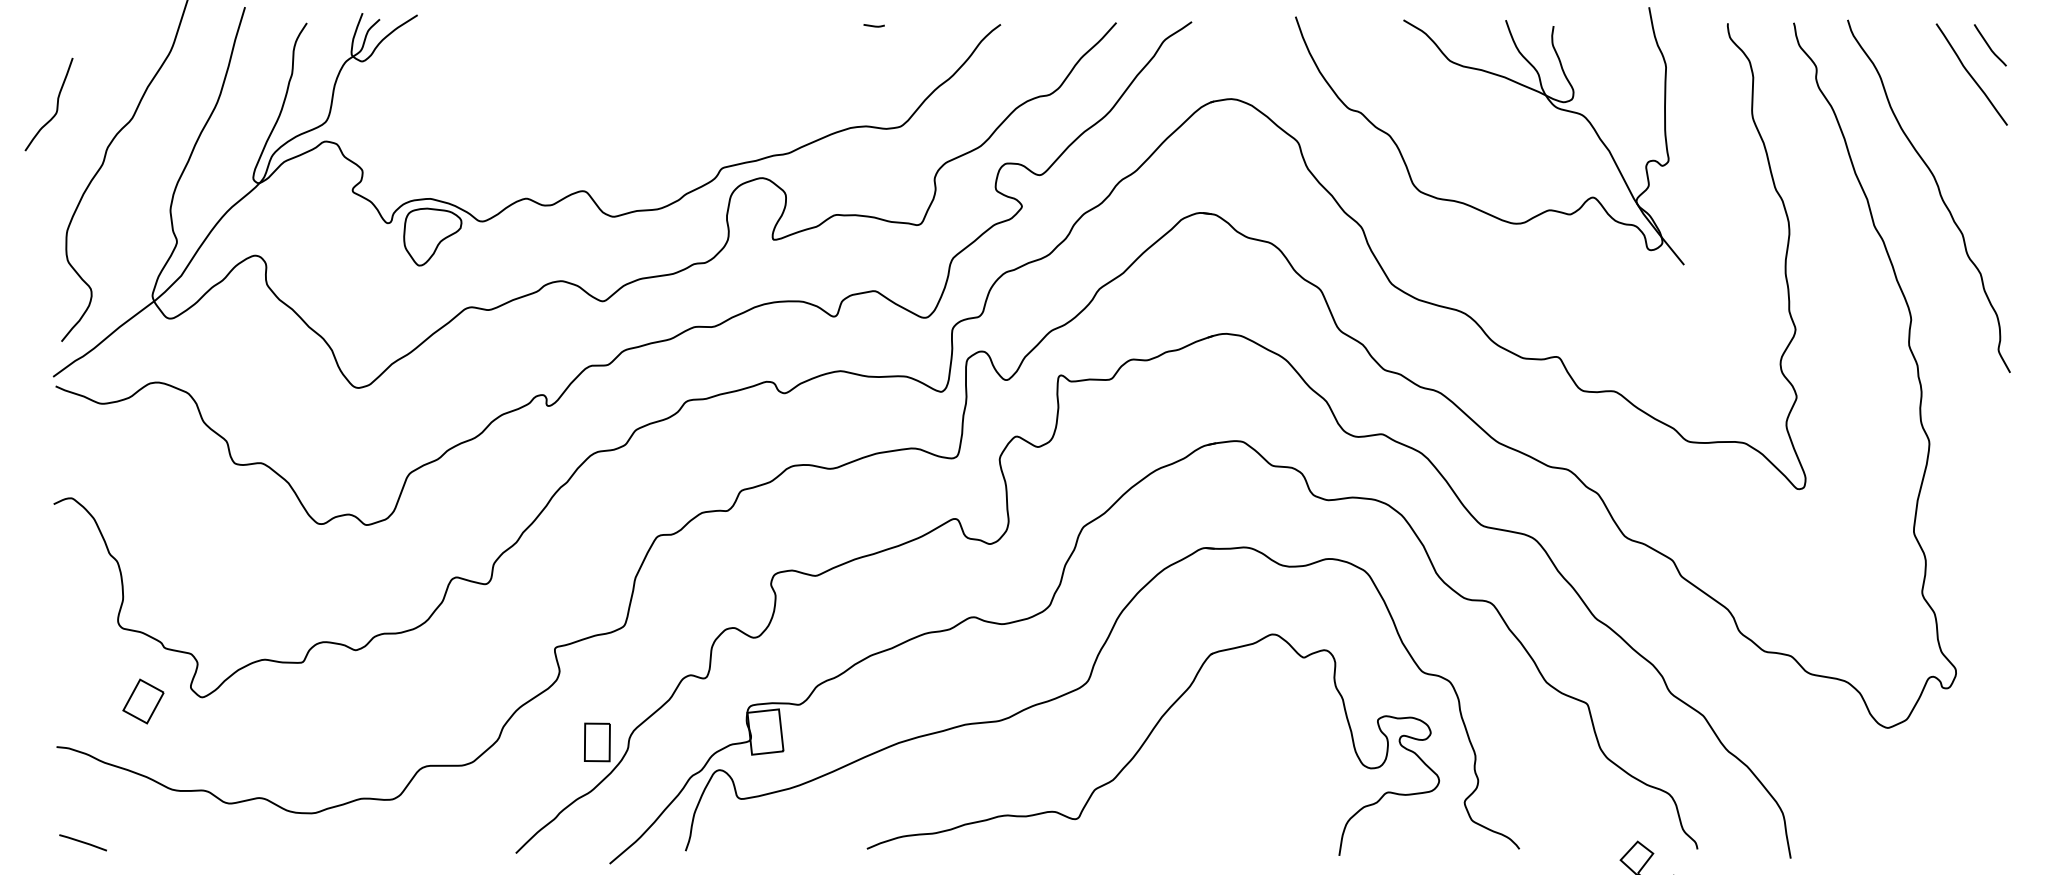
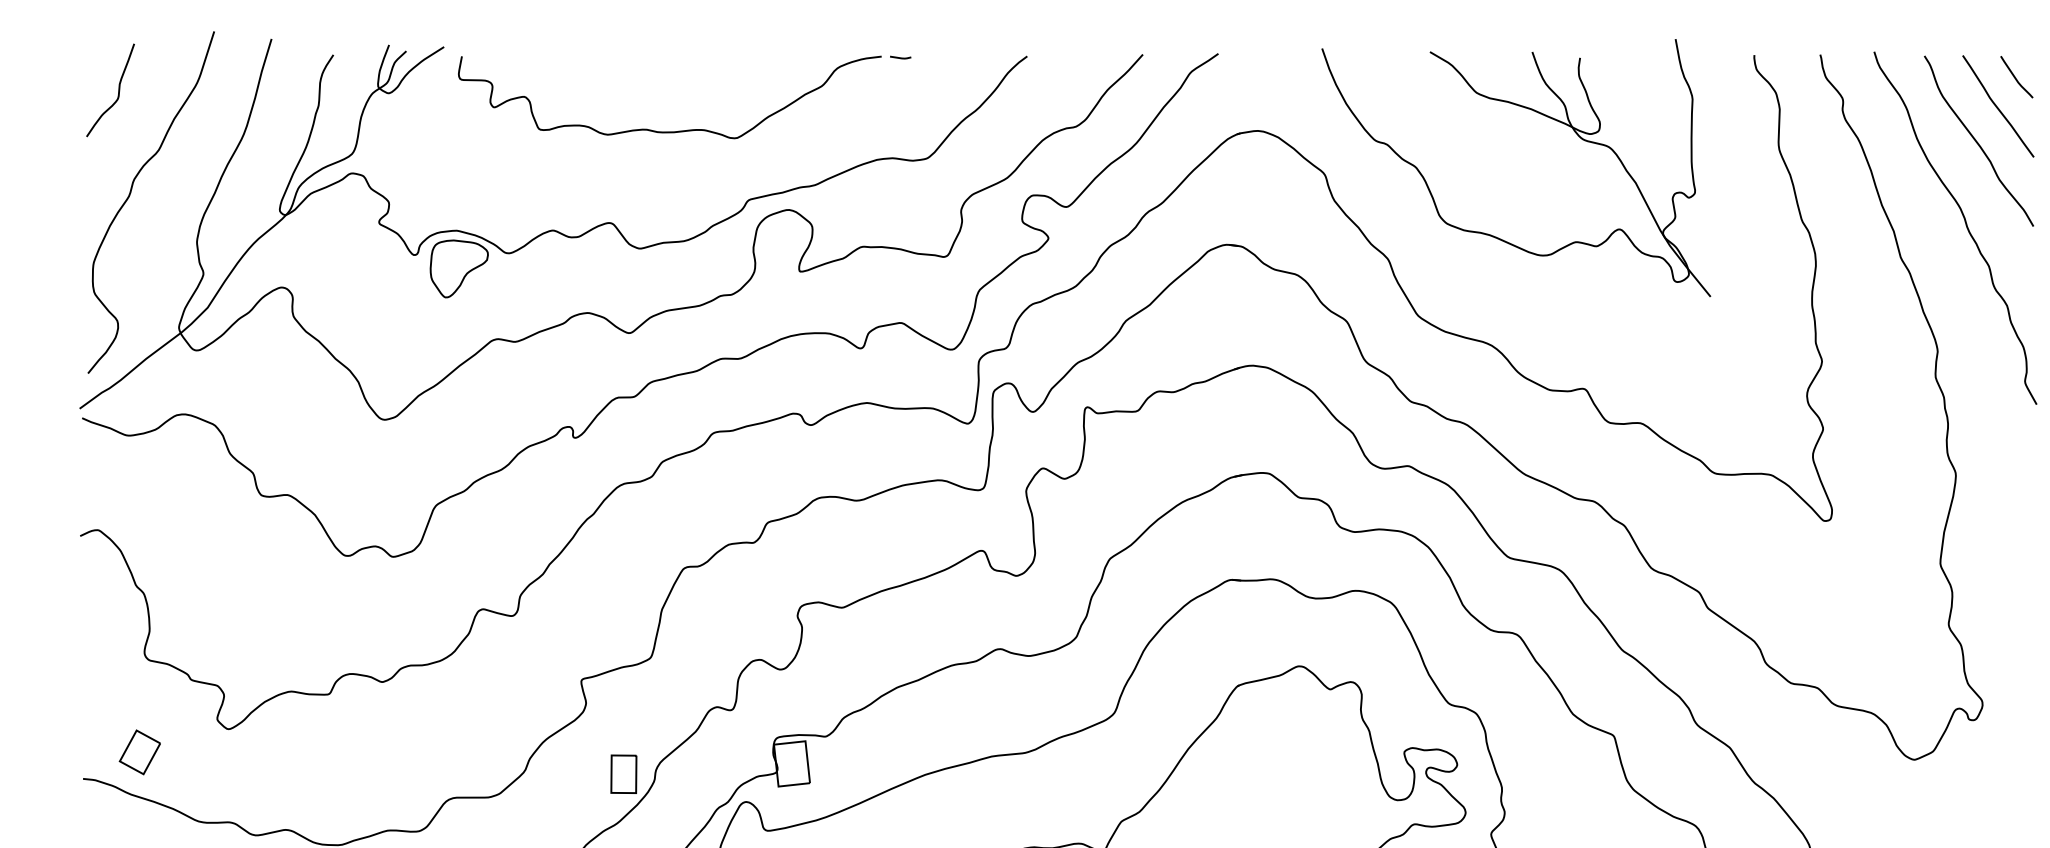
curve: (643, 99) -> (669, 131), added
curve: (56, 104) -> (117, 90), moved
curve: (1950, 108) -> (1976, 140), added
part: (143, 701) -> (139, 752), moved

